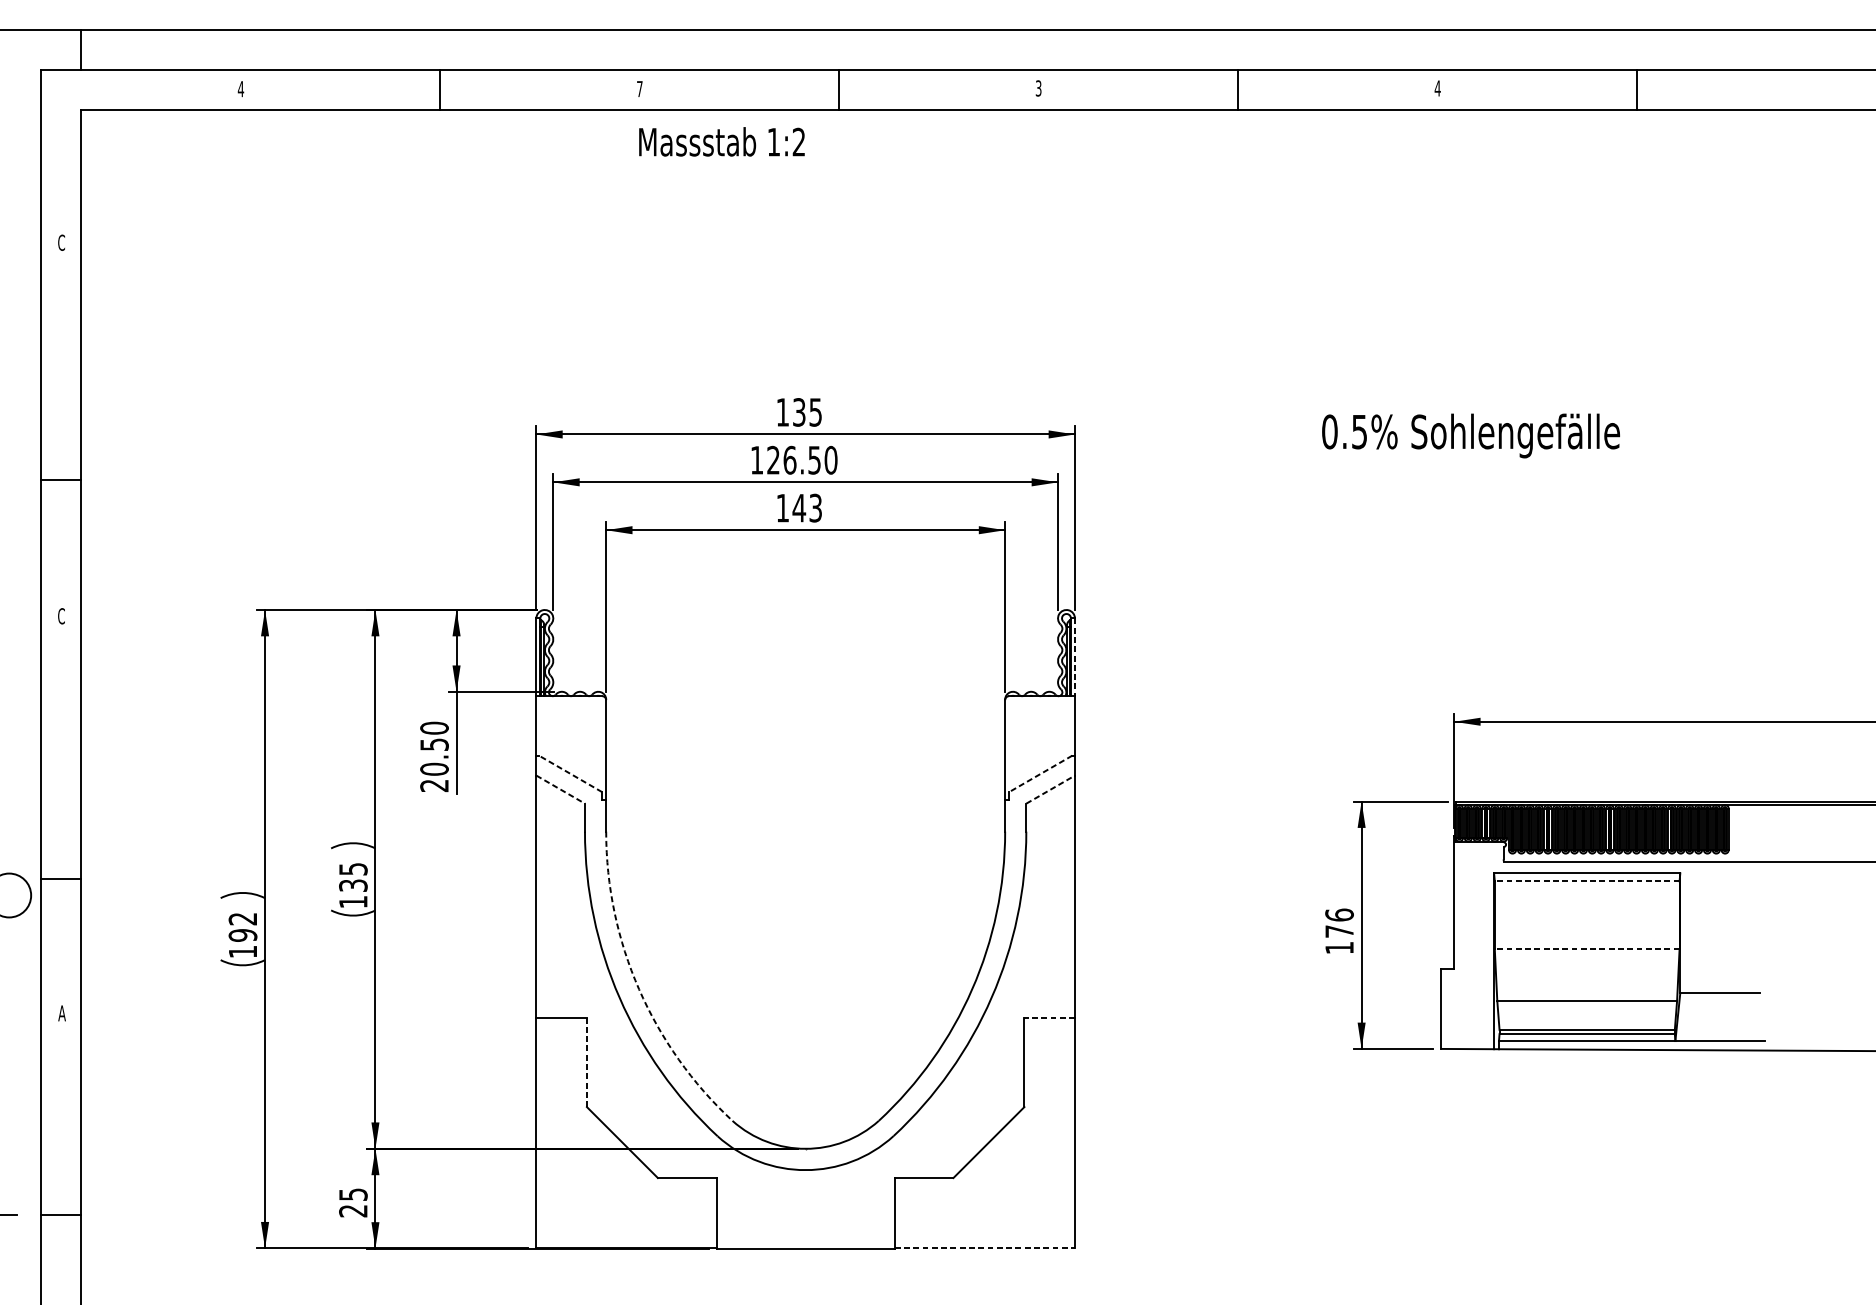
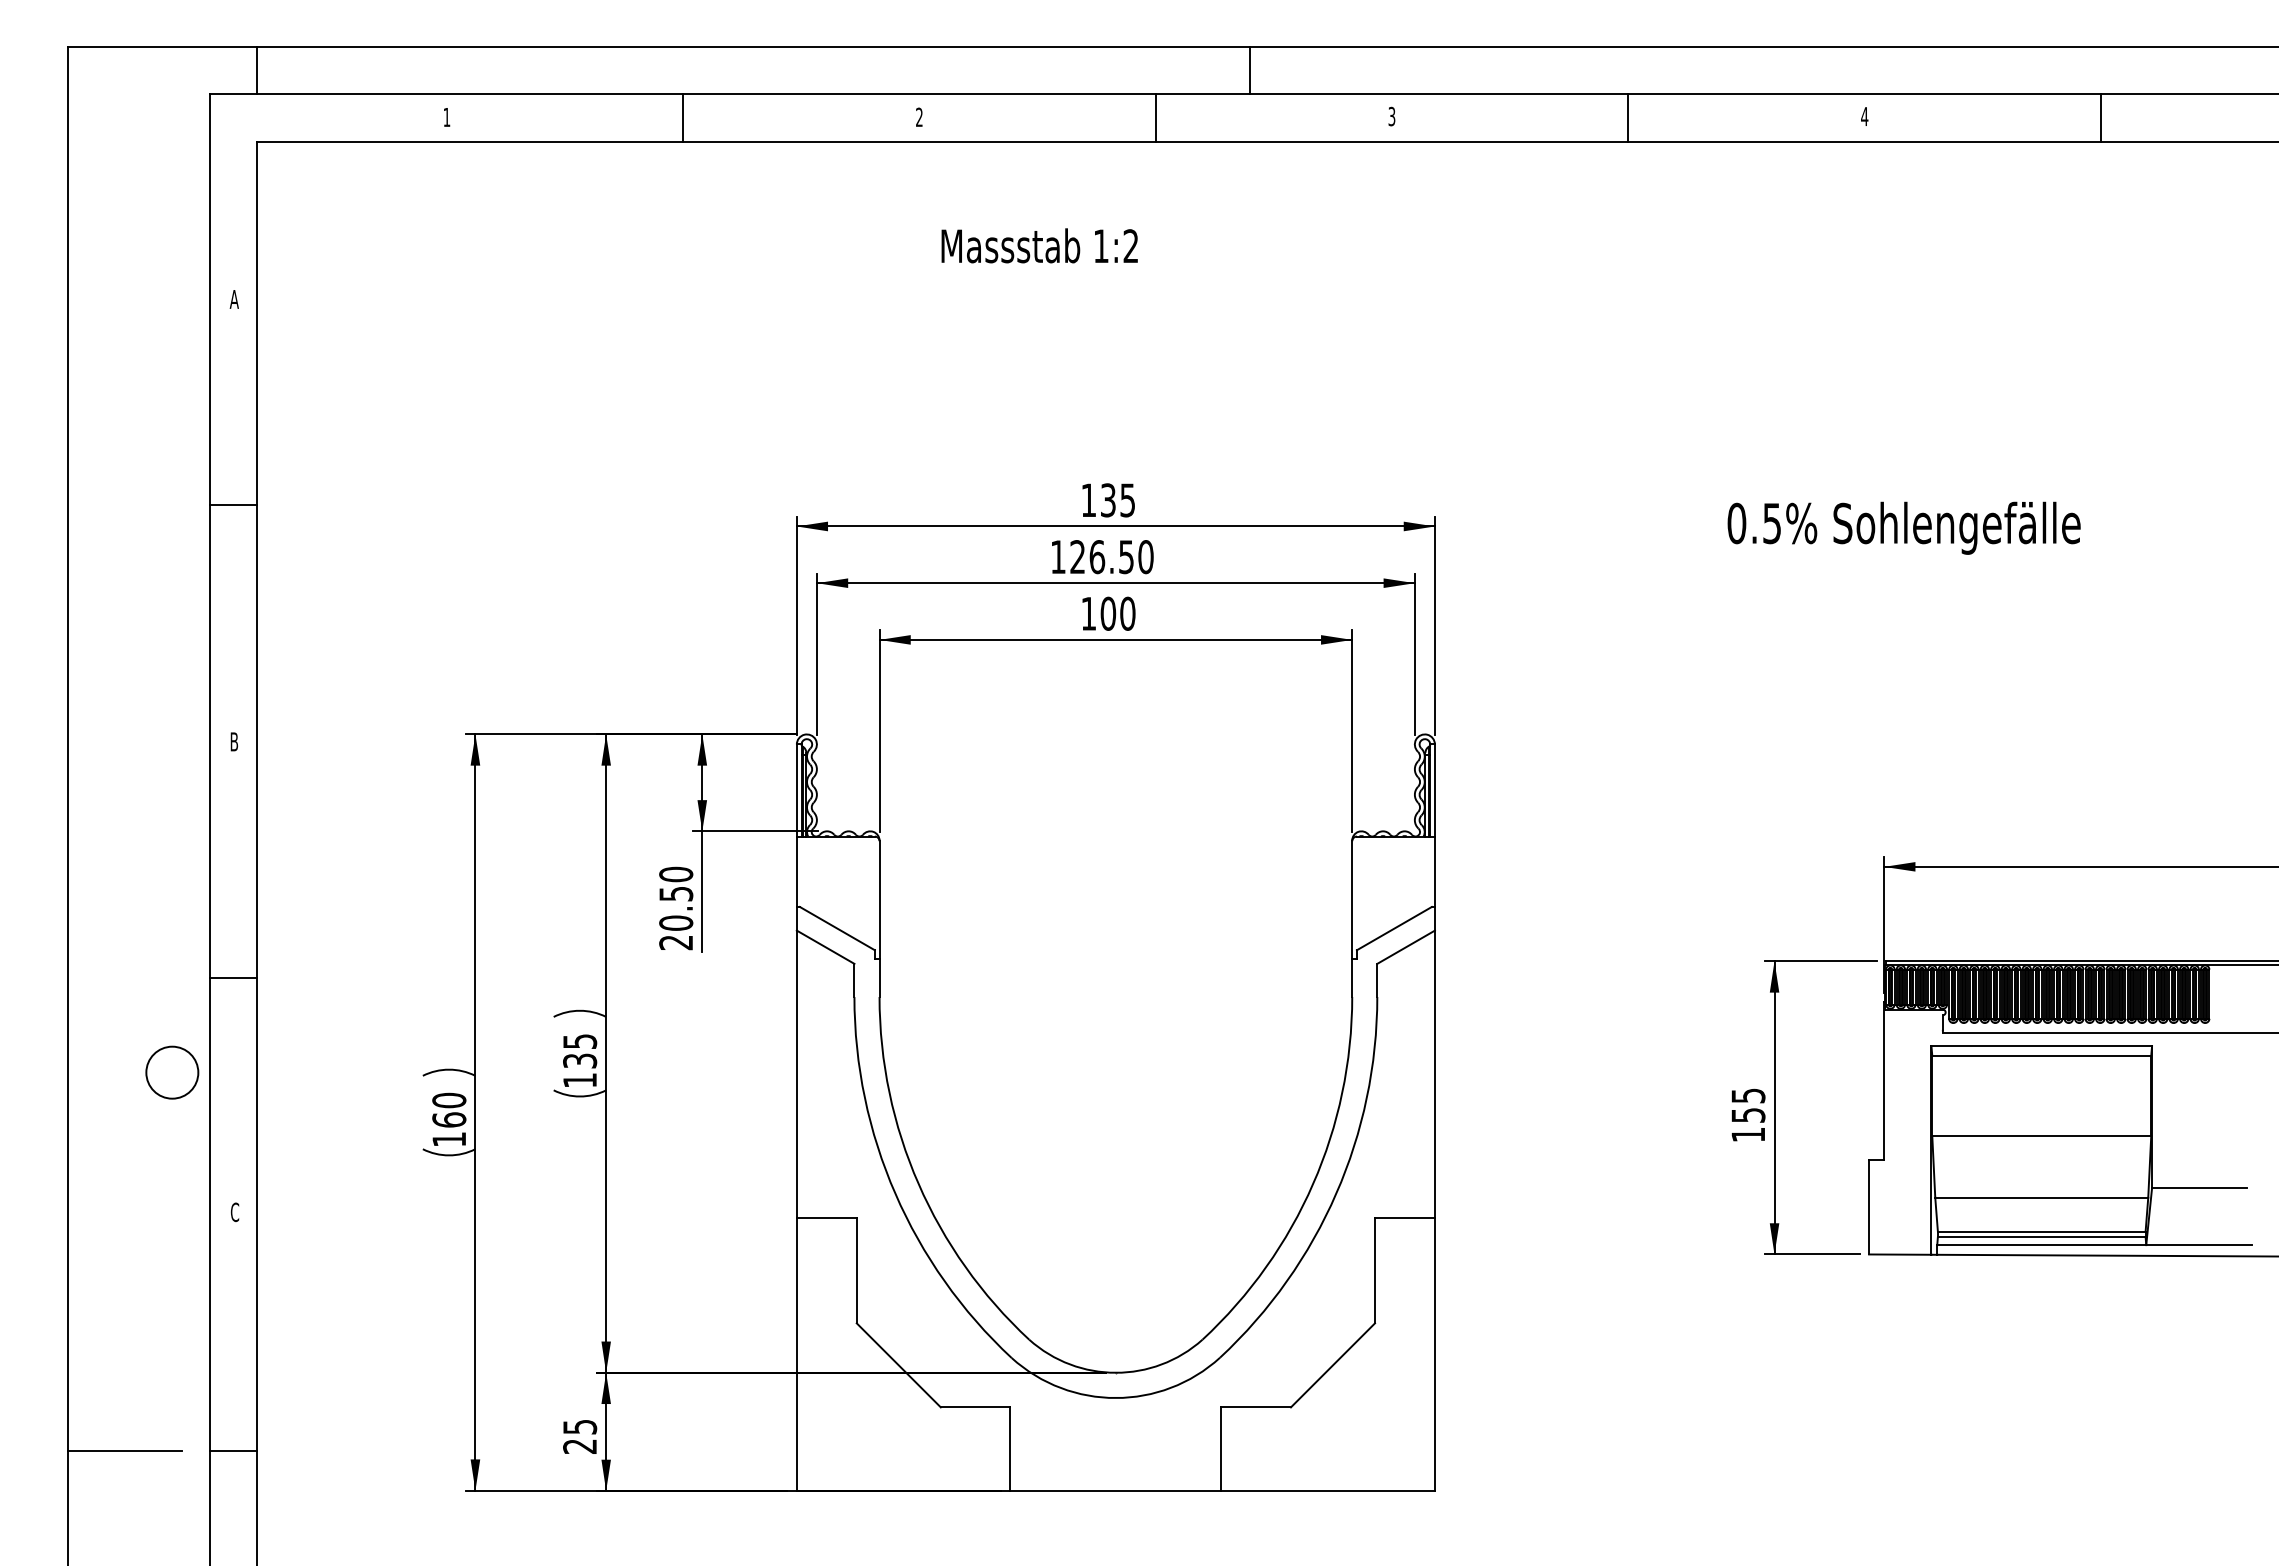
line: (919, 49) -> (1250, 70), added
text: (639, 88) -> (919, 116), 7 -> 2
text: (240, 89) -> (446, 117), 4 -> 1
text: (721, 141) -> (1039, 245), moved
text: (60, 242) -> (233, 299), C -> A
line: (60, 480) -> (233, 505), moved
text: (807, 507) -> (1117, 613), 143 -> 100
text: (61, 615) -> (234, 741), C -> B
line: (1074, 658) -> (1434, 791), dashed -> solid
line: (569, 773) -> (836, 928), dashed -> solid
line: (1040, 773) -> (1393, 928), dashed -> solid
line: (561, 789) -> (826, 947), dashed -> solid
line: (1050, 789) -> (1406, 947), dashed -> solid
line: (60, 879) -> (233, 978), moved
line: (1586, 881) -> (2041, 1055), dashed -> solid
text: (1339, 923) -> (1748, 1105), 176 -> 155
text: (243, 926) -> (449, 1109), 192 -> 160
line: (1586, 949) -> (2041, 1136), dashed -> solid
arc: (639, 989) -> (918, 1183), dashed -> solid
text: (61, 1013) -> (234, 1212), A -> C
line: (1049, 1018) -> (1404, 1218), dashed -> solid
line: (586, 1062) -> (856, 1270), dashed -> solid
line: (985, 1248) -> (1328, 1490), dashed -> solid

